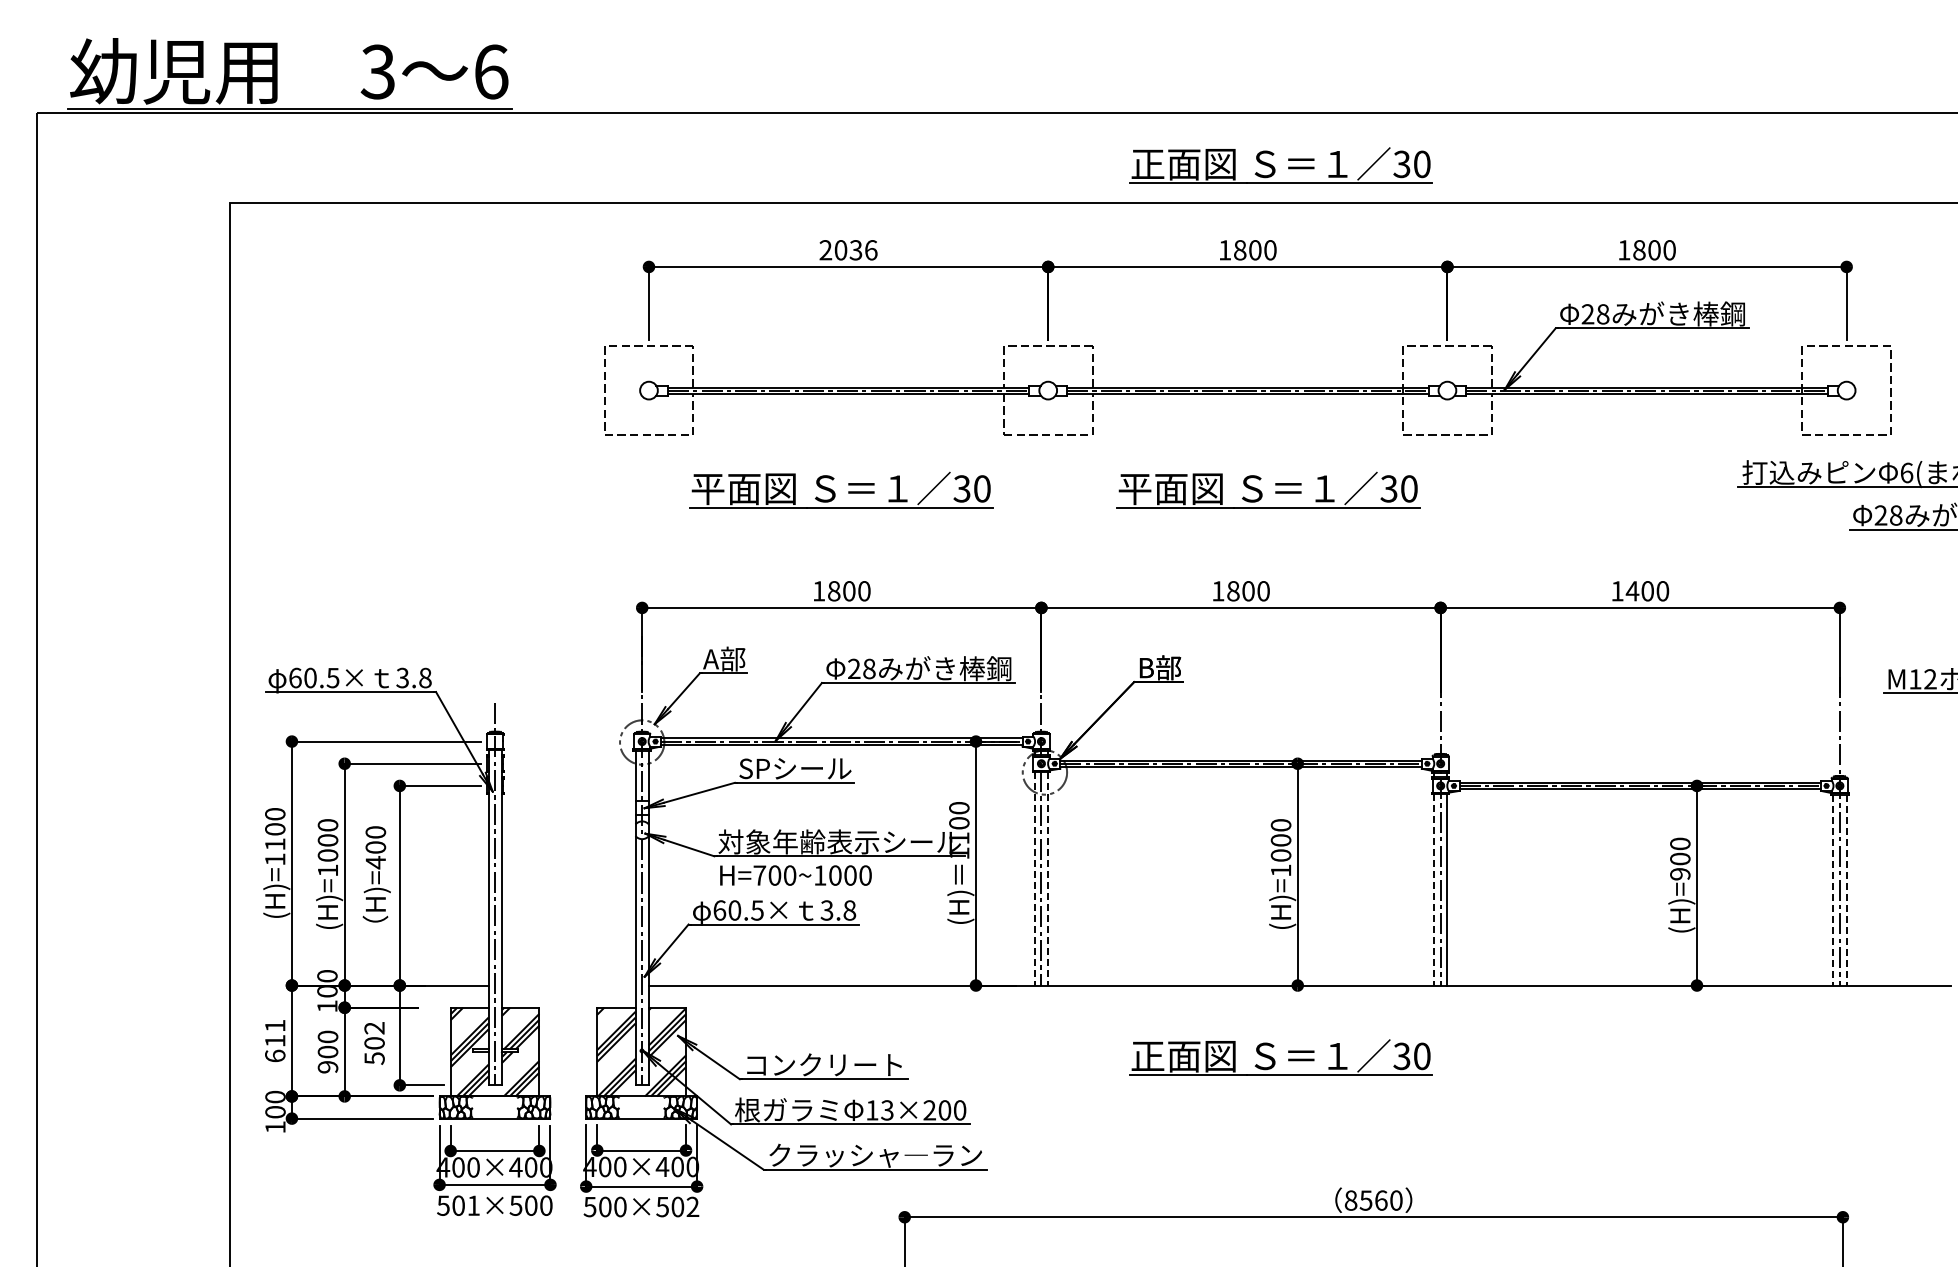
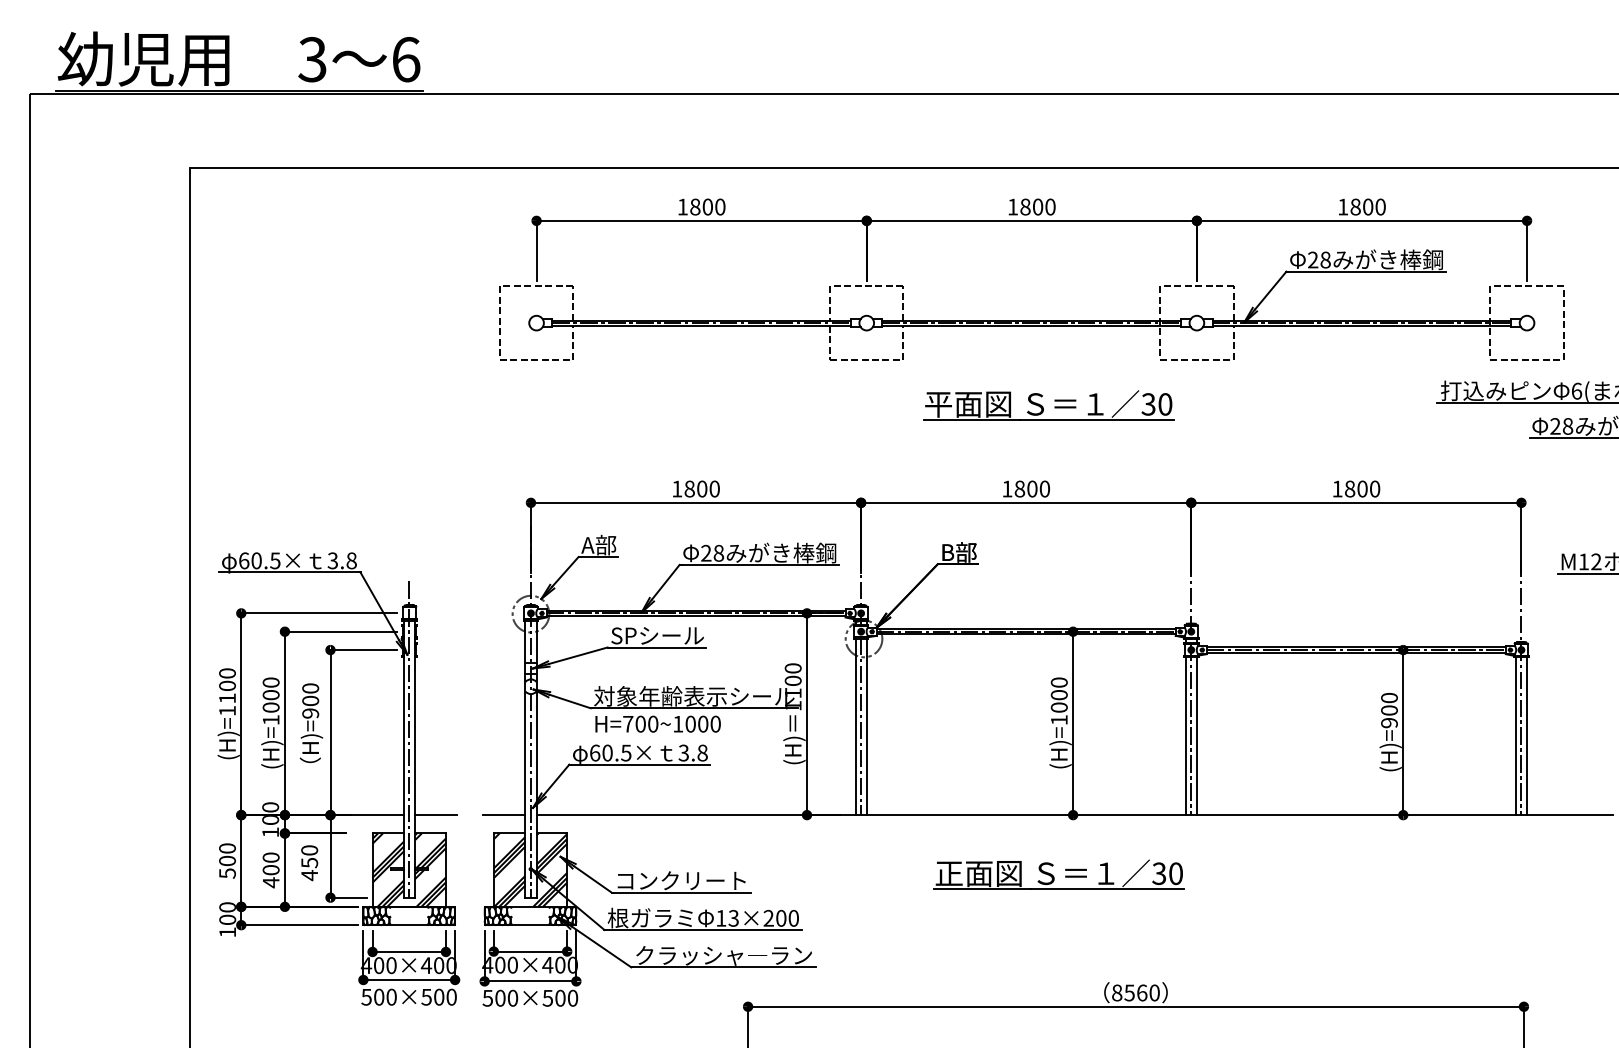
part: (1280, 165) -> (1058, 136), removed
text: (848, 250) -> (701, 207), 2036 -> 1800
part: (835, 493) -> (690, 408), removed
text: (1632, 591) -> (1349, 489), 1400 -> 1800
text: (375, 862) -> (310, 713), H)=400 -> H)=900
line: (1034, 878) -> (855, 726), dashed -> solid
line: (1048, 878) -> (866, 726), dashed -> solid
line: (1433, 890) -> (1185, 736), dashed -> solid
line: (1833, 890) -> (1516, 736), dashed -> solid
line: (1846, 890) -> (1526, 736), dashed -> solid
line: (527, 985) -> (436, 815), added
line: (609, 985) -> (503, 815), added
text: (275, 1040) -> (227, 860), 611 -> 500
text: (374, 1043) -> (309, 863), 502 -> 450
text: (327, 1067) -> (270, 882), 900 -> 400
text: (473, 1205) -> (391, 997), 501×500 -> 500×500
text: (692, 1206) -> (572, 997), 500×502 -> 500×500

